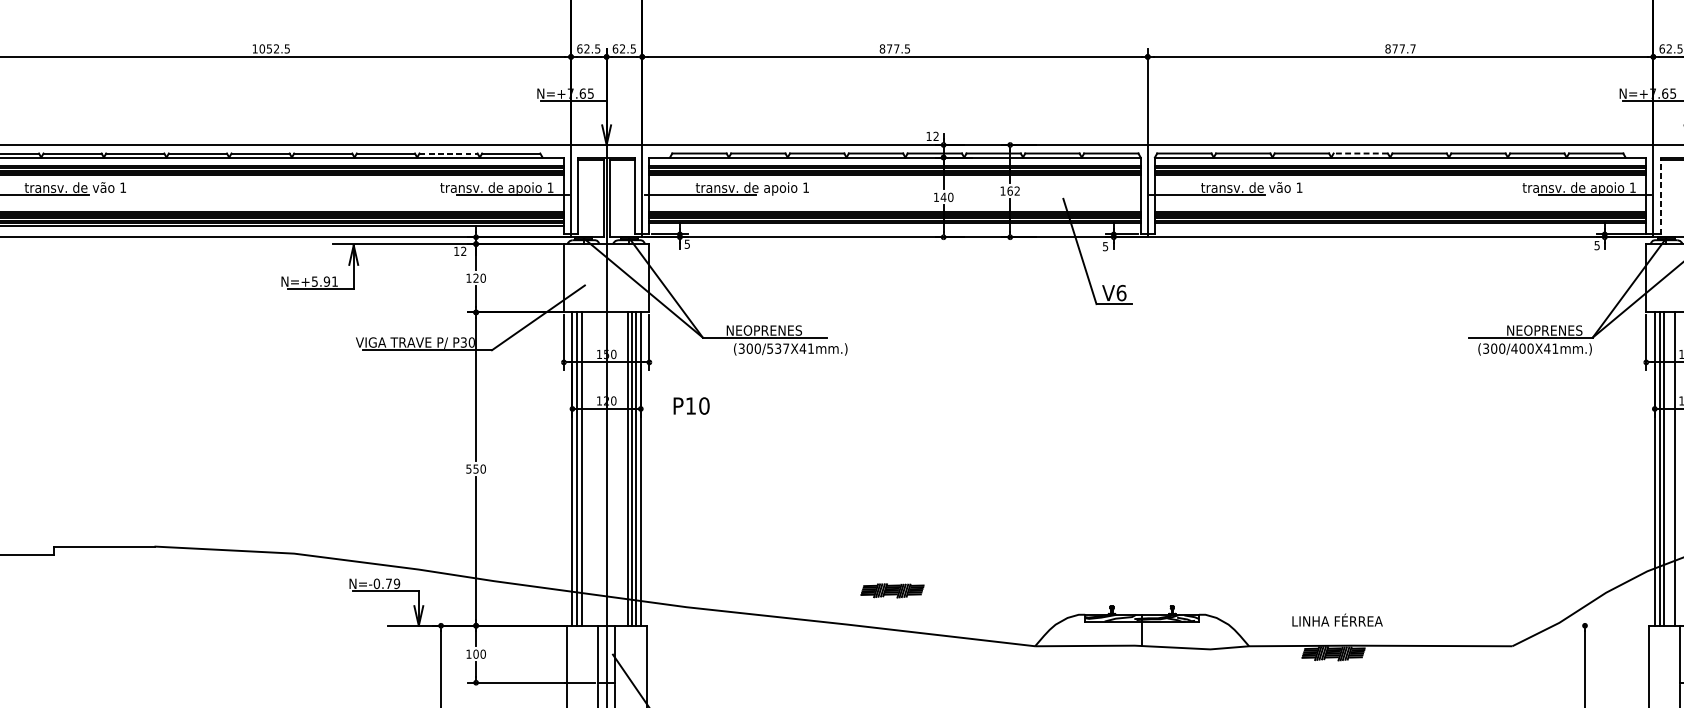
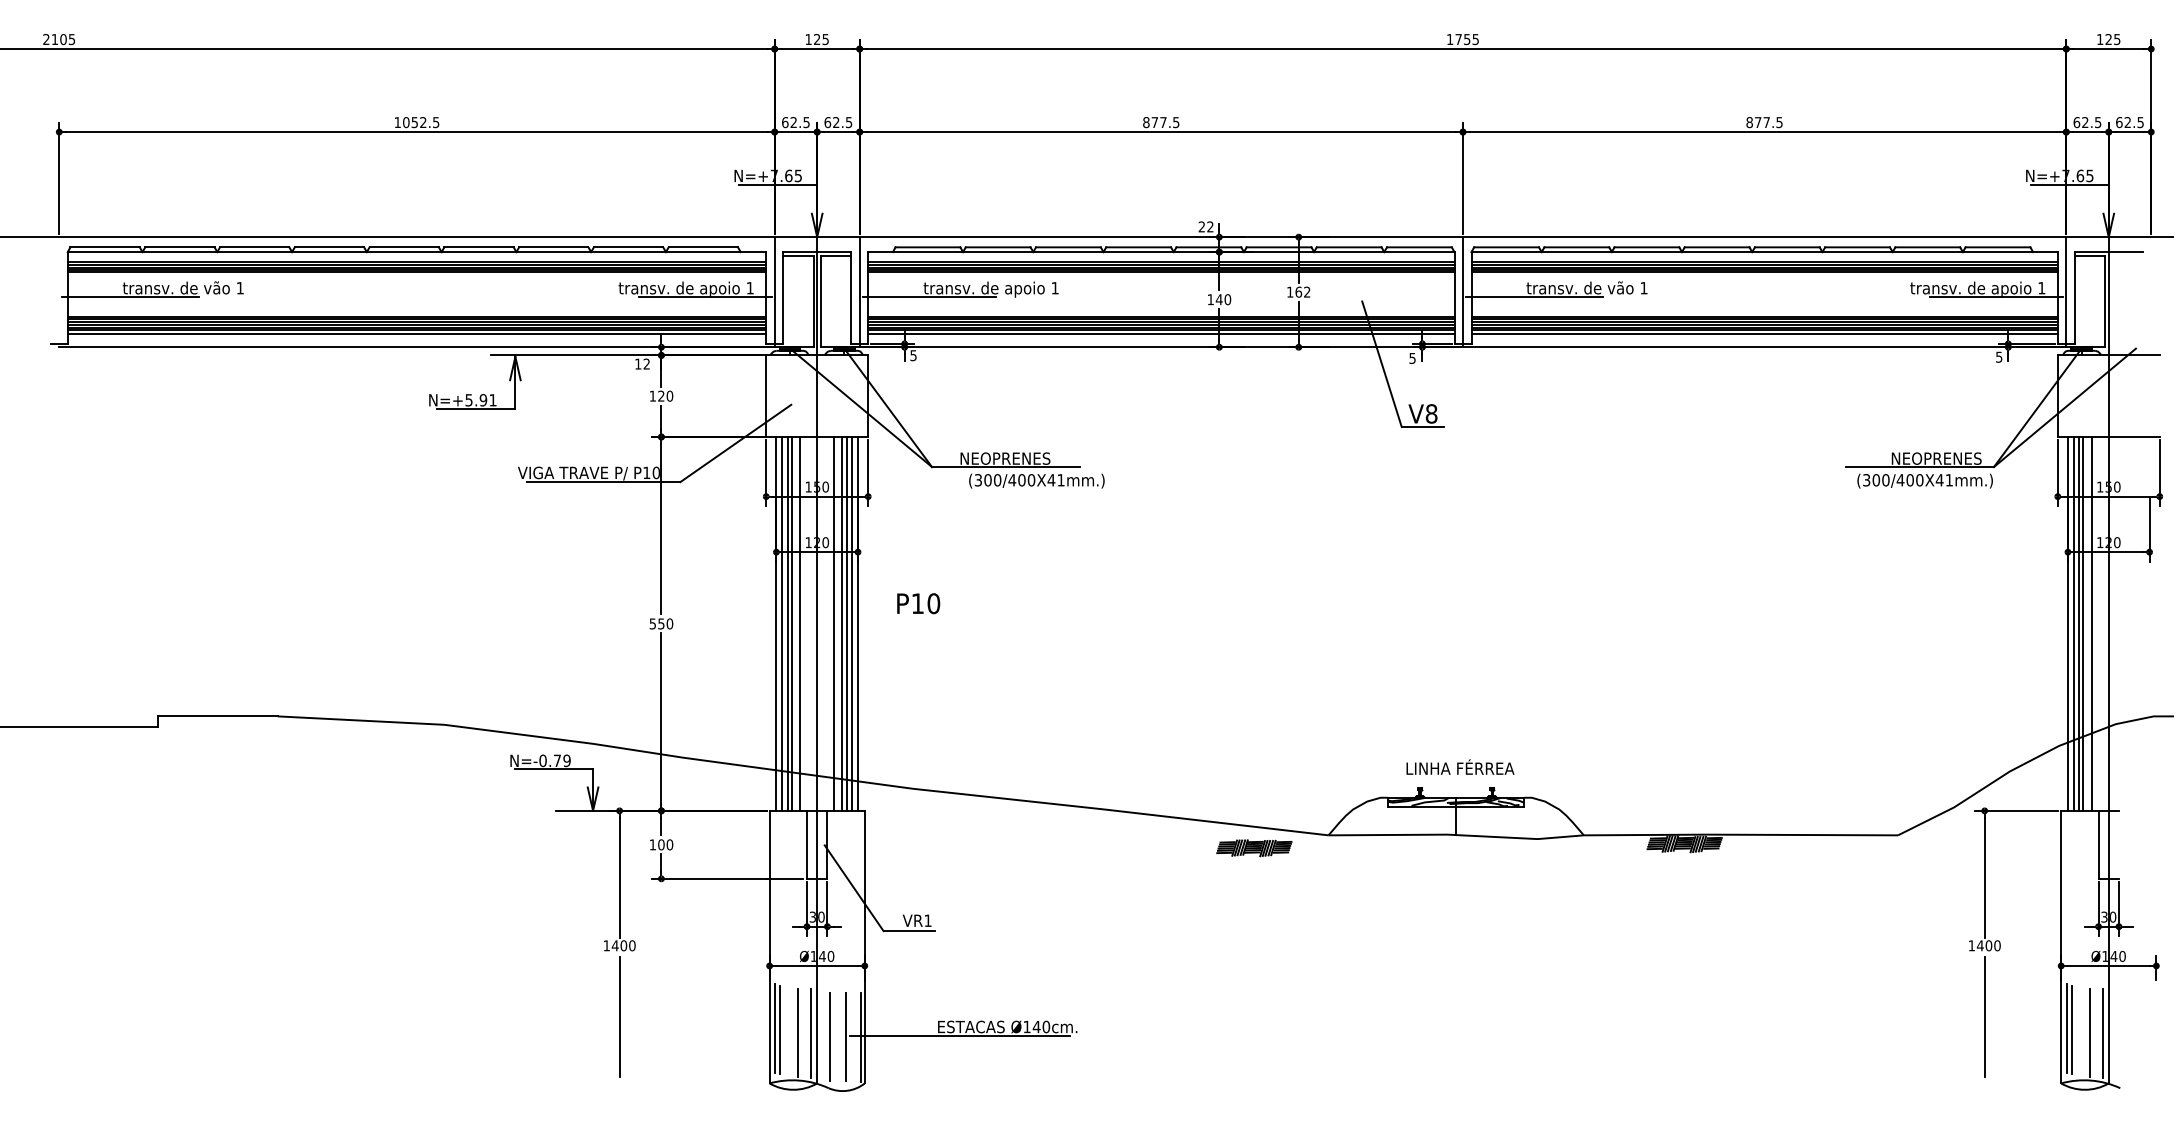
text: (1413, 48) -> (1779, 122), 877.7 -> 877.5
text: (928, 136) -> (1201, 226), 12 -> 22
line: (448, 153) -> (628, 247), dashed -> solid
line: (1360, 153) -> (1716, 247), dashed -> solid
line: (1660, 195) -> (2074, 297), dashed -> solid
line: (895, 225) -> (1161, 333), added
line: (1400, 225) -> (1764, 333), added
text: (1121, 292) -> (1431, 413), V6 -> V8
text: (463, 342) -> (646, 472), P30 -> P10
text: (777, 348) -> (1021, 480), (300/537X41mm.) -> (300/400X41mm.)
text: (691, 405) -> (918, 603), moved
line: (585, 468) -> (791, 623), added
line: (592, 468) -> (800, 623), added
line: (621, 468) -> (834, 623), added
line: (1667, 468) -> (2083, 623), added
part: (892, 591) -> (1254, 848), moved
text: (1337, 619) -> (1460, 766), moved
line: (1611, 625) -> (2016, 810), added

